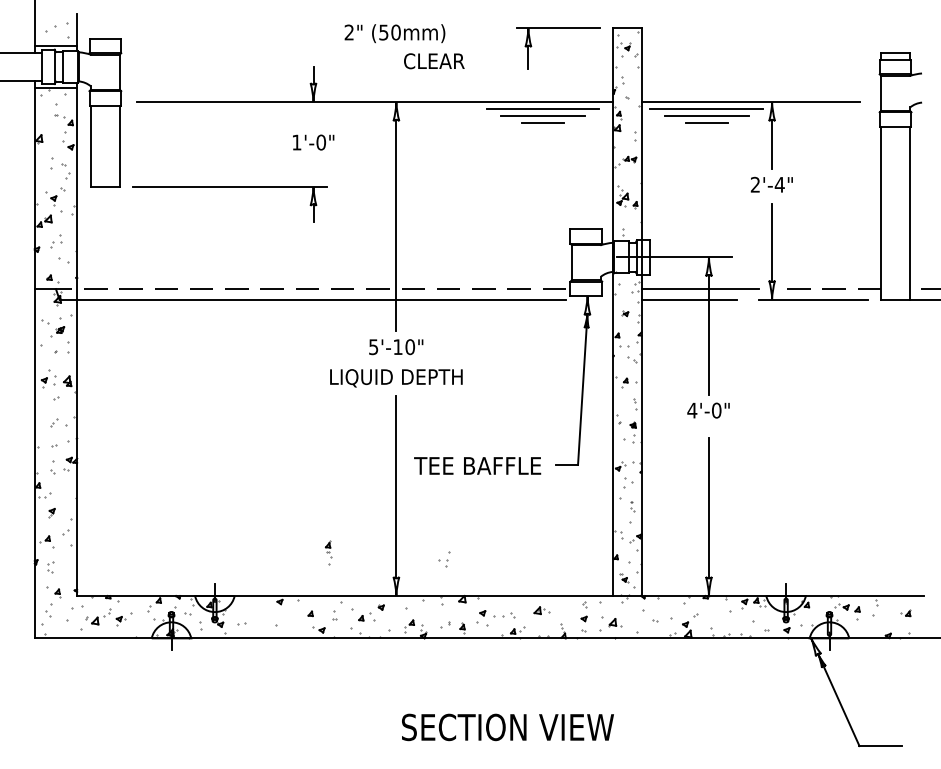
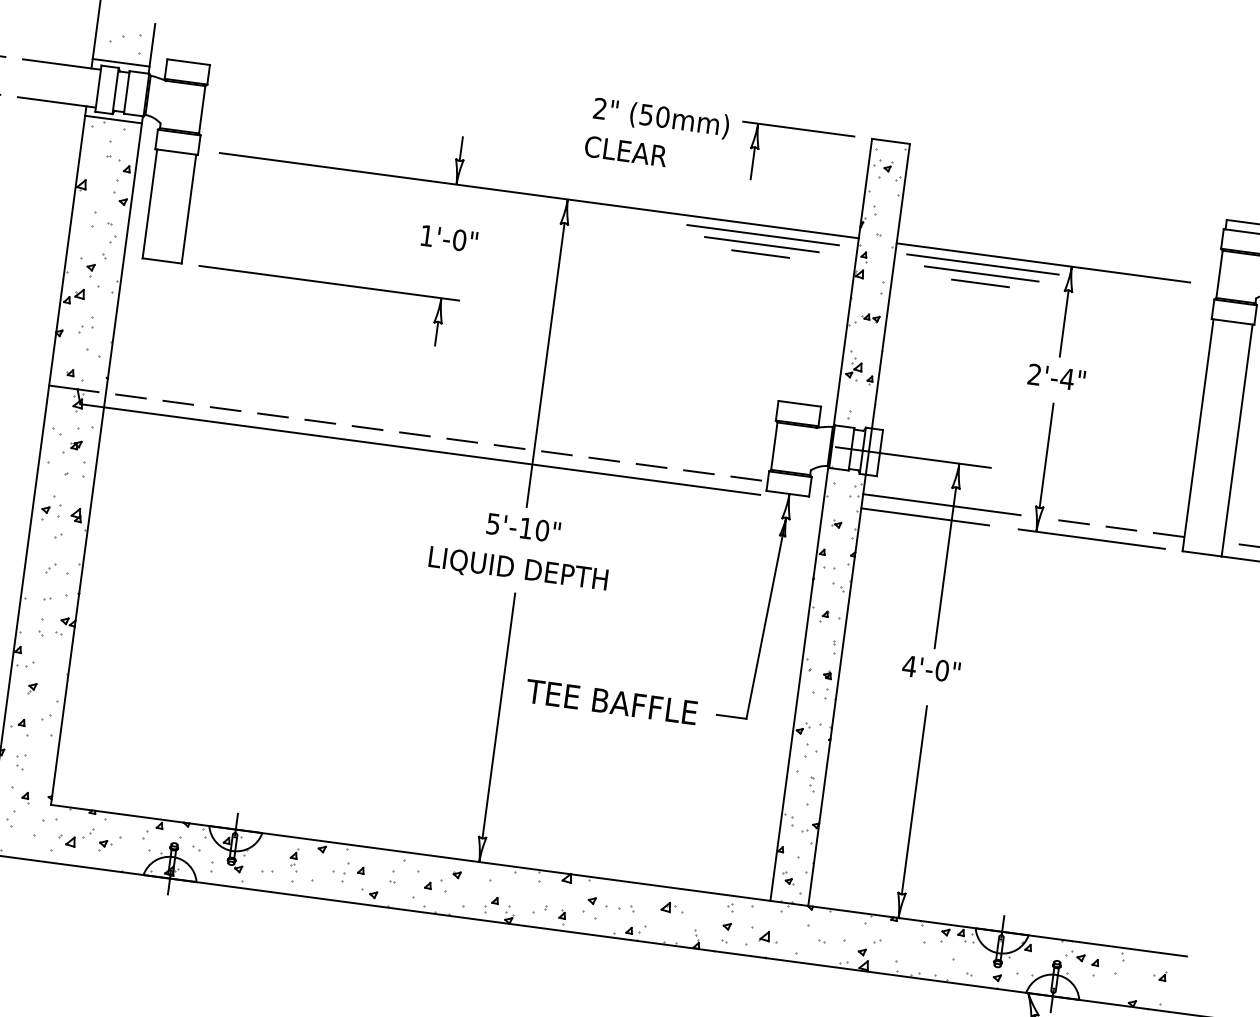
text: (394, 33) -> (660, 118), moved
part: (328, 552) -> (293, 865), moved
part: (444, 559) -> (340, 871), moved

